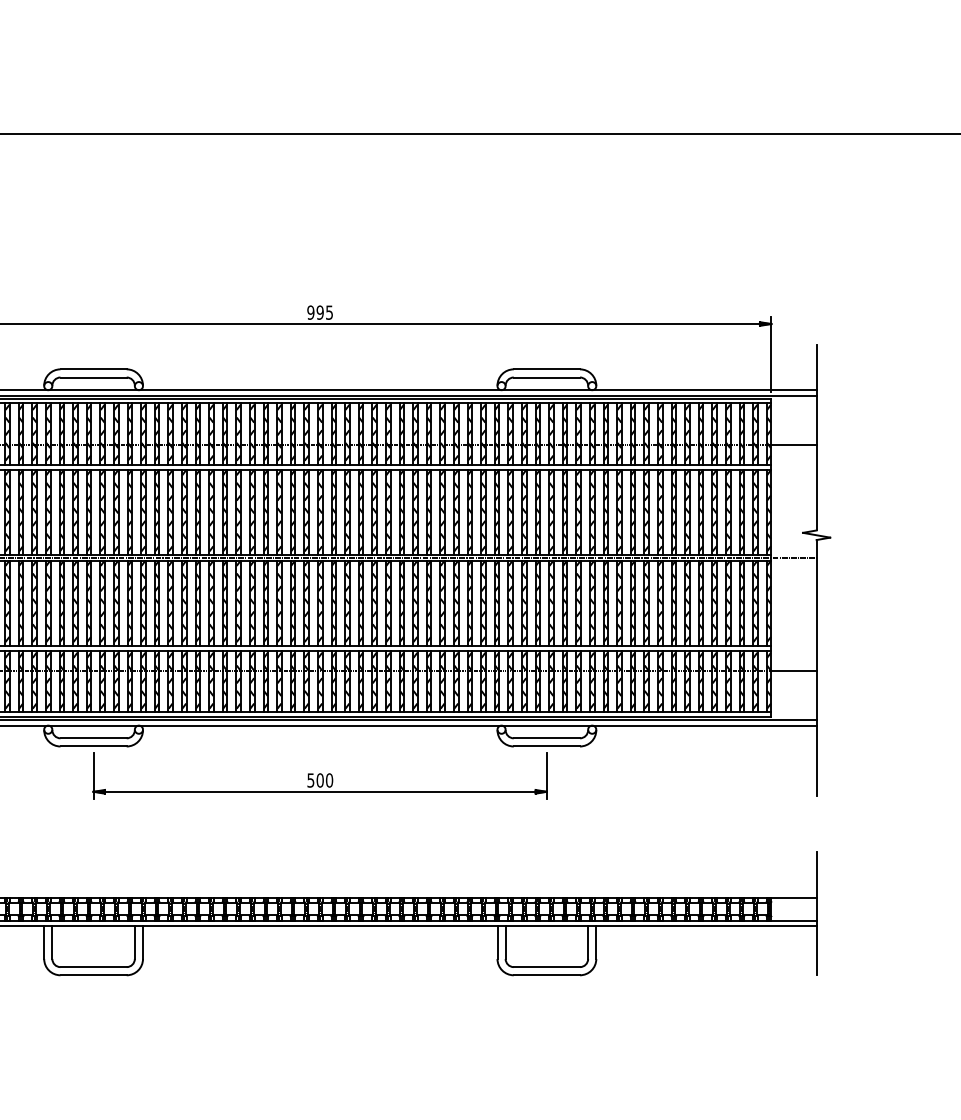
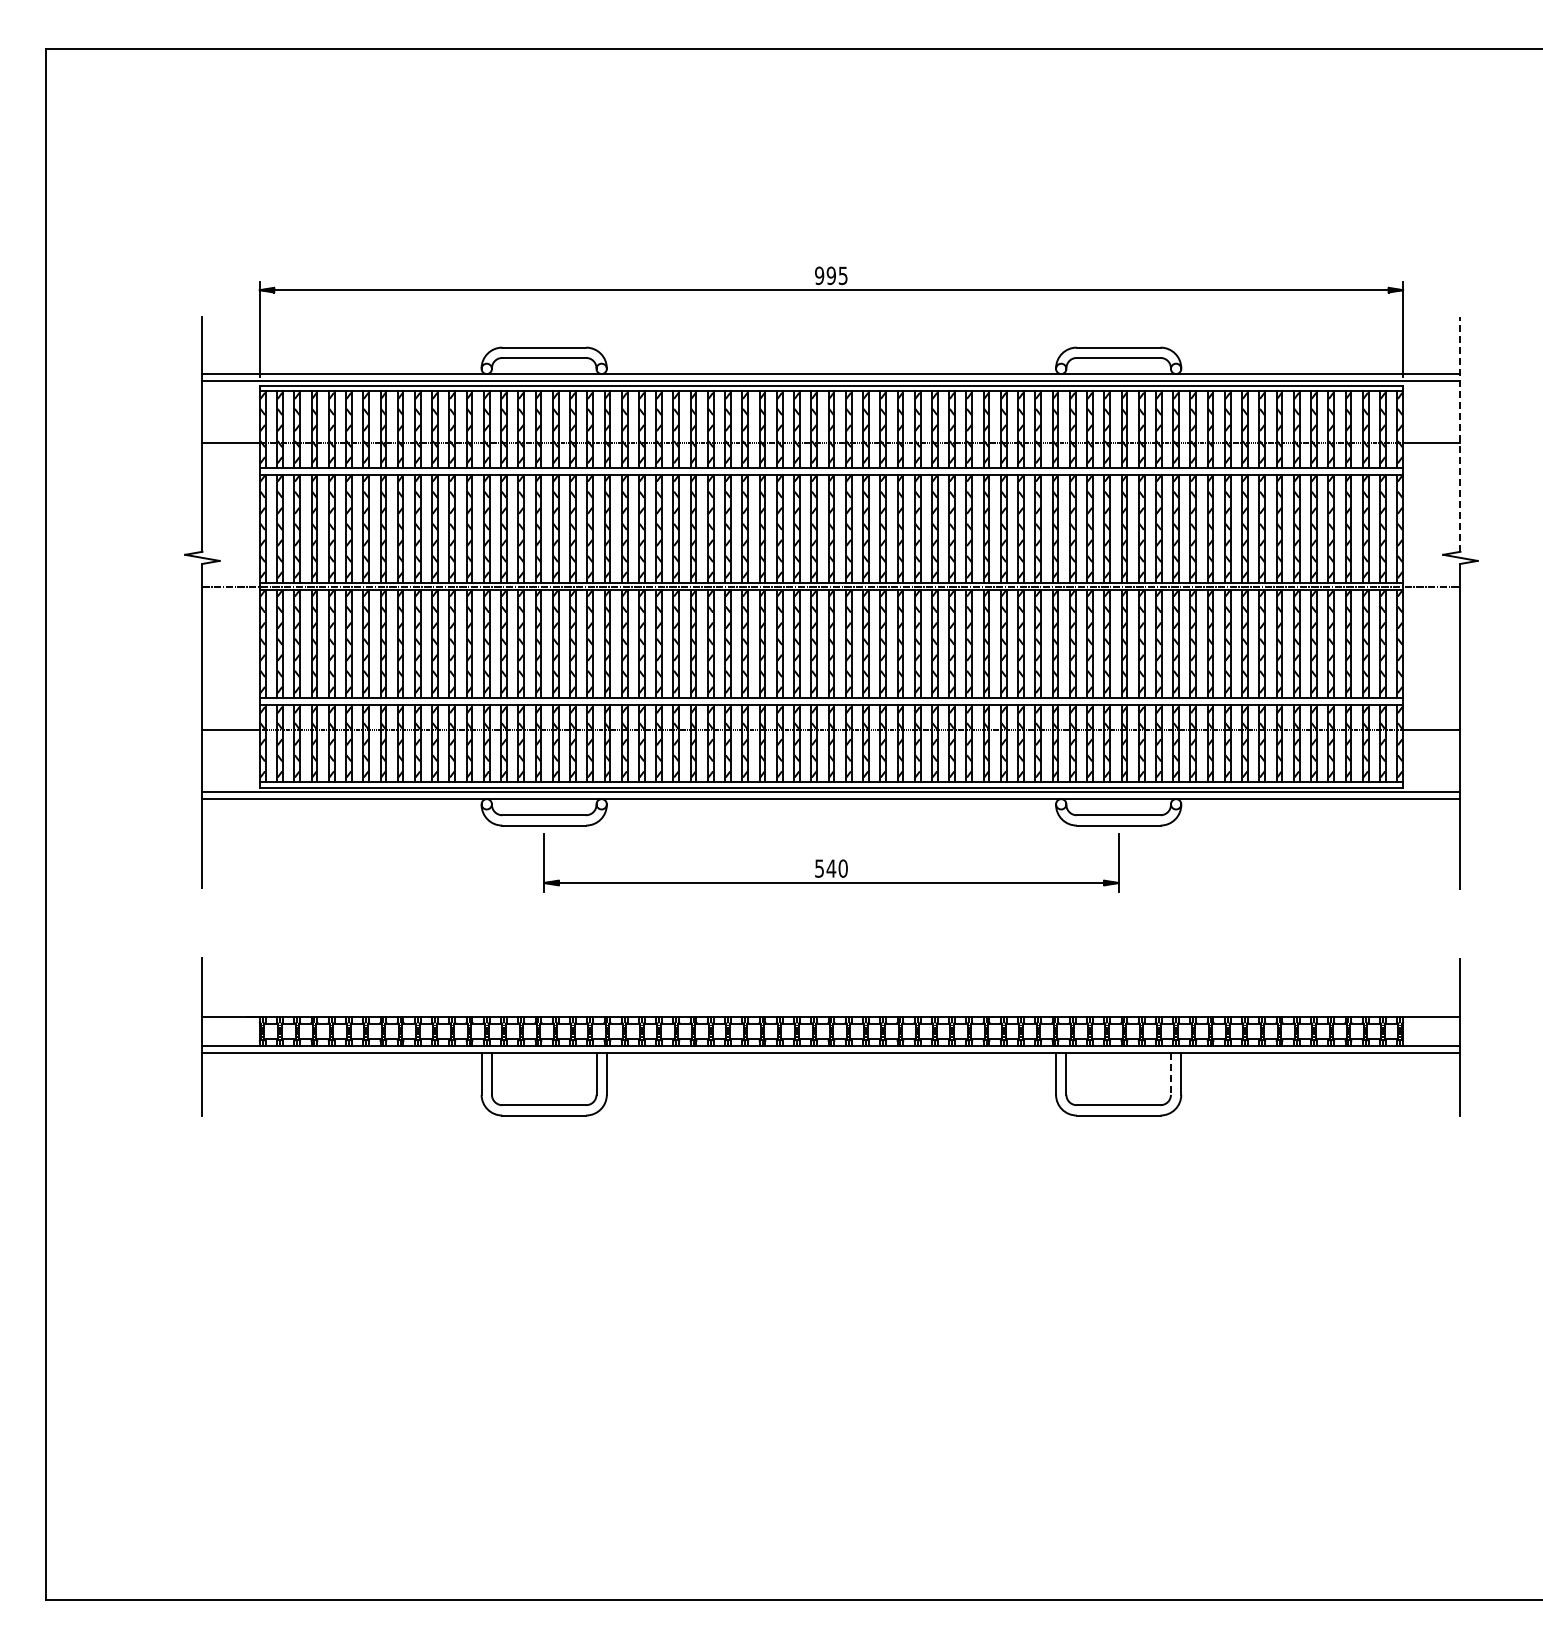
line: (816, 437) -> (1460, 434), solid -> dashed
text: (320, 780) -> (831, 868), 500 -> 540
line: (587, 942) -> (1170, 1073), solid -> dashed

